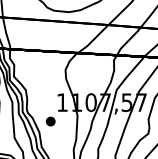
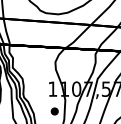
part: (50, 121) -> (54, 111), moved

